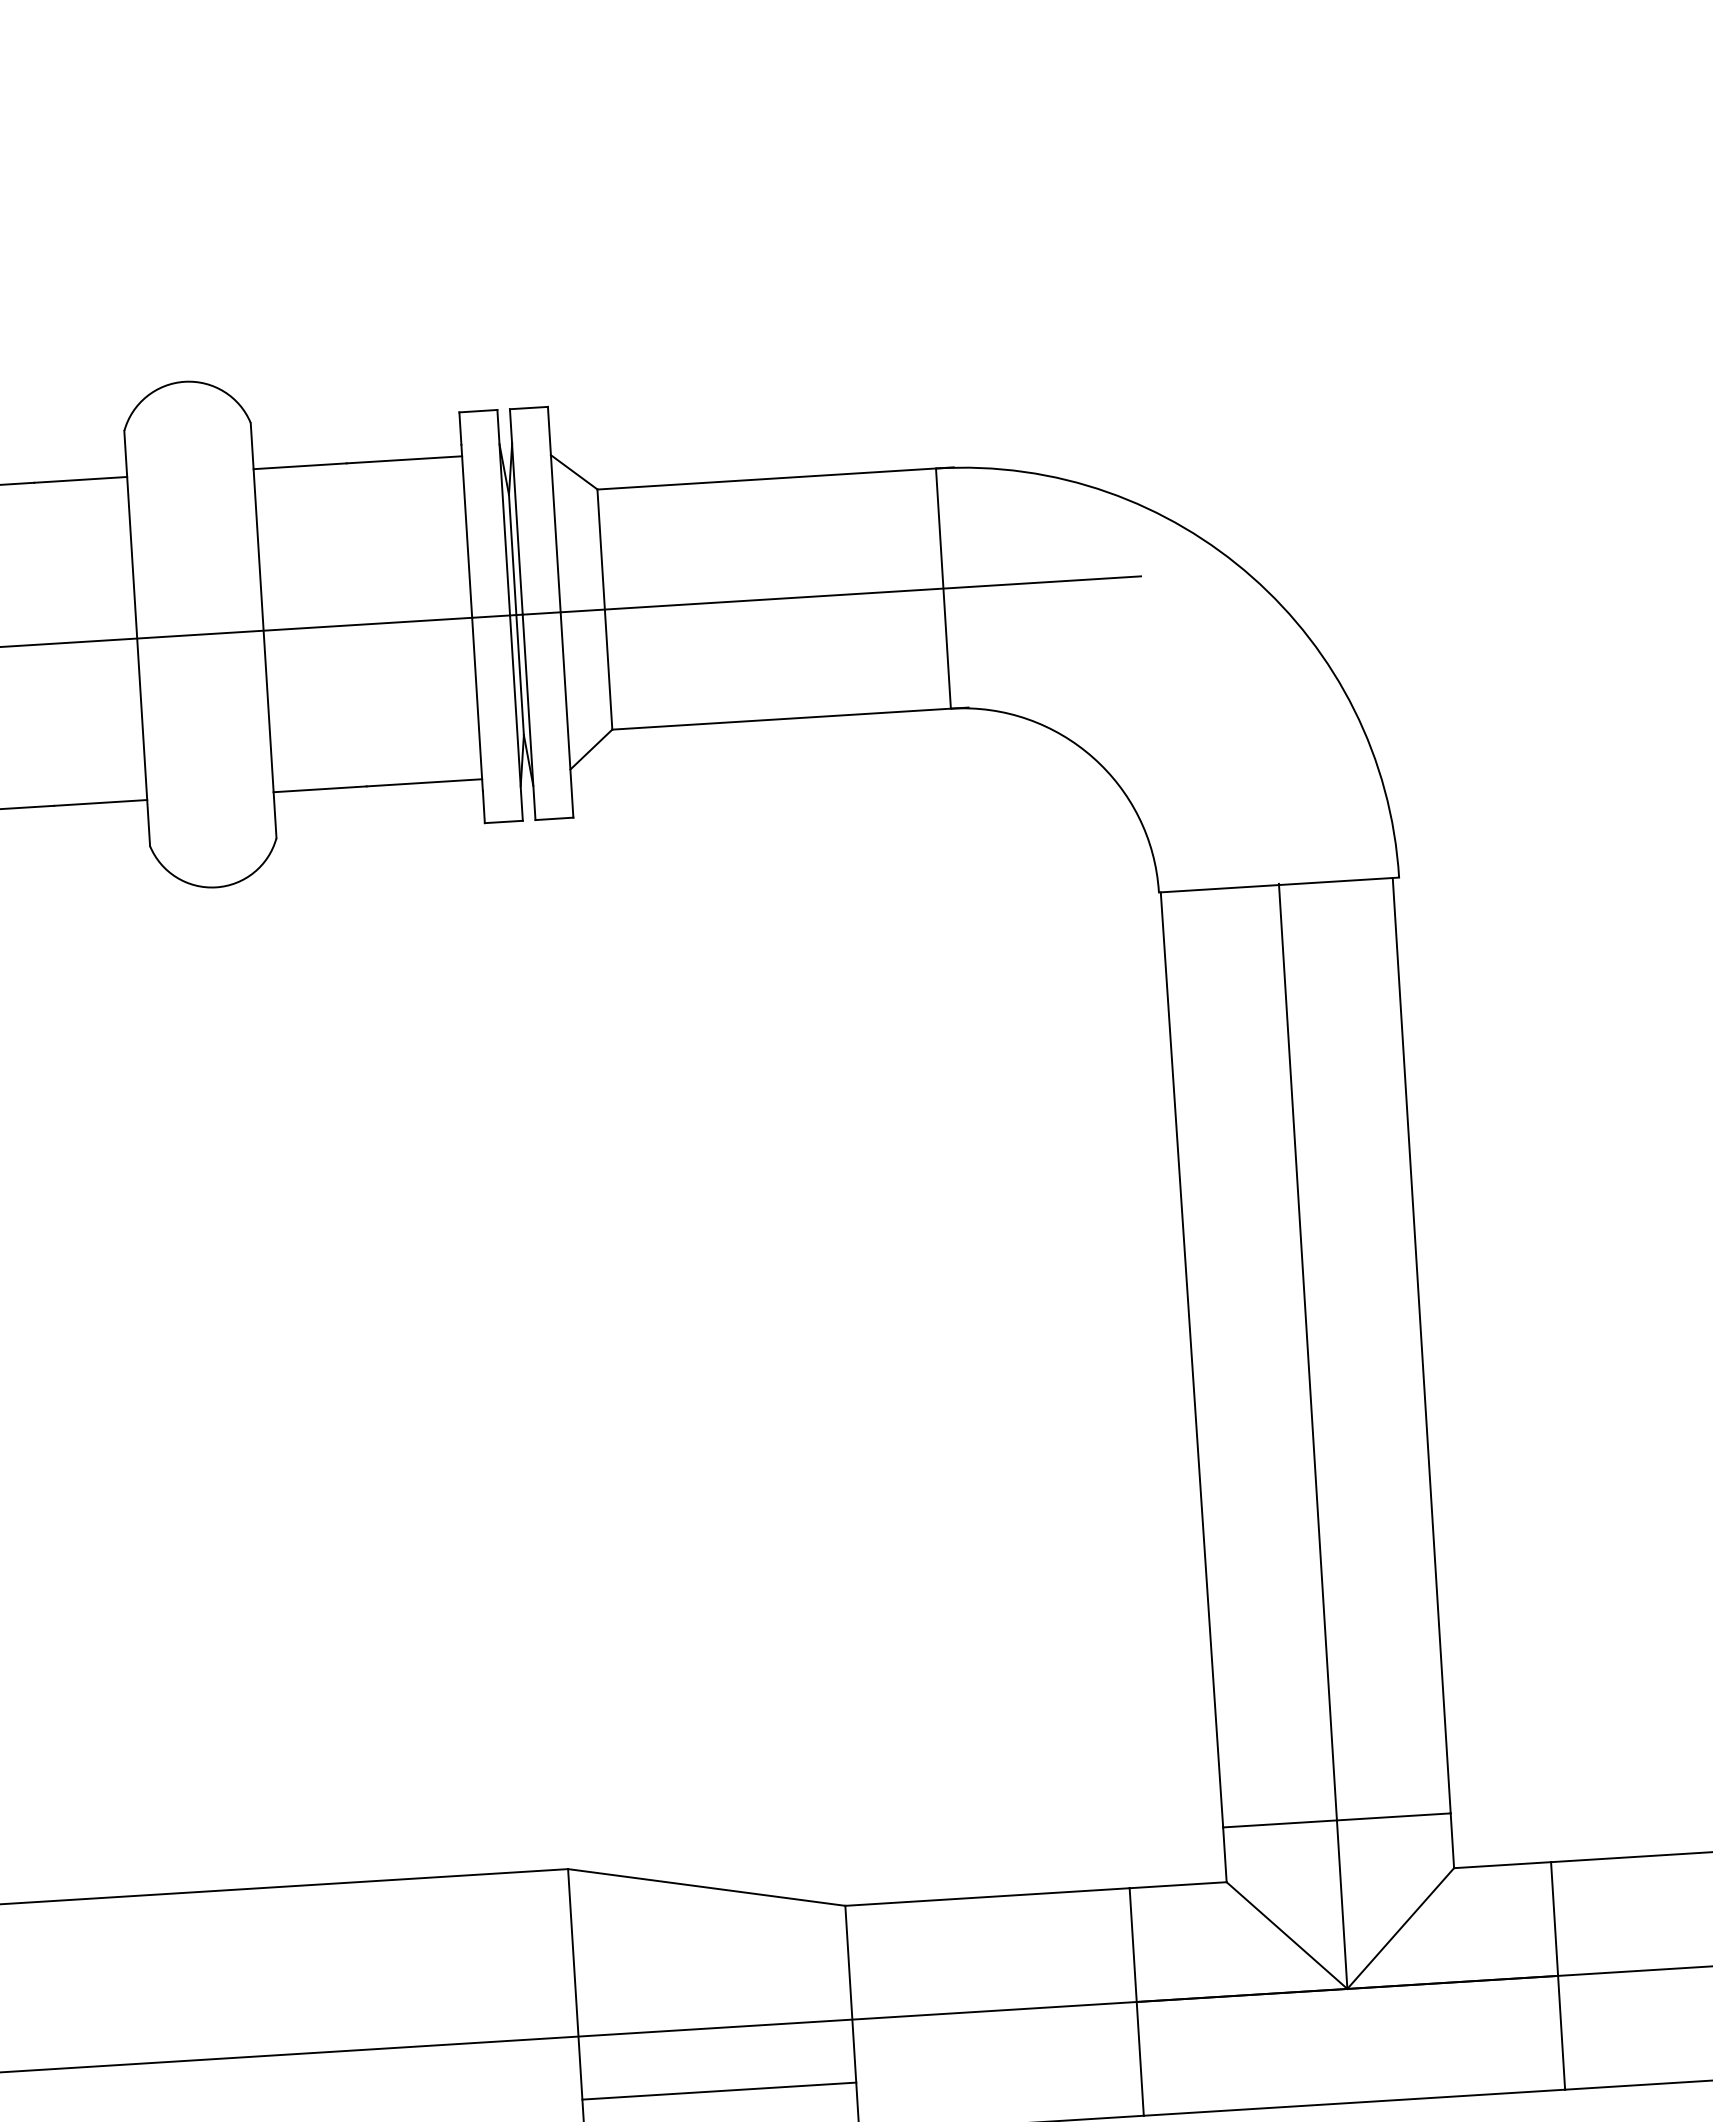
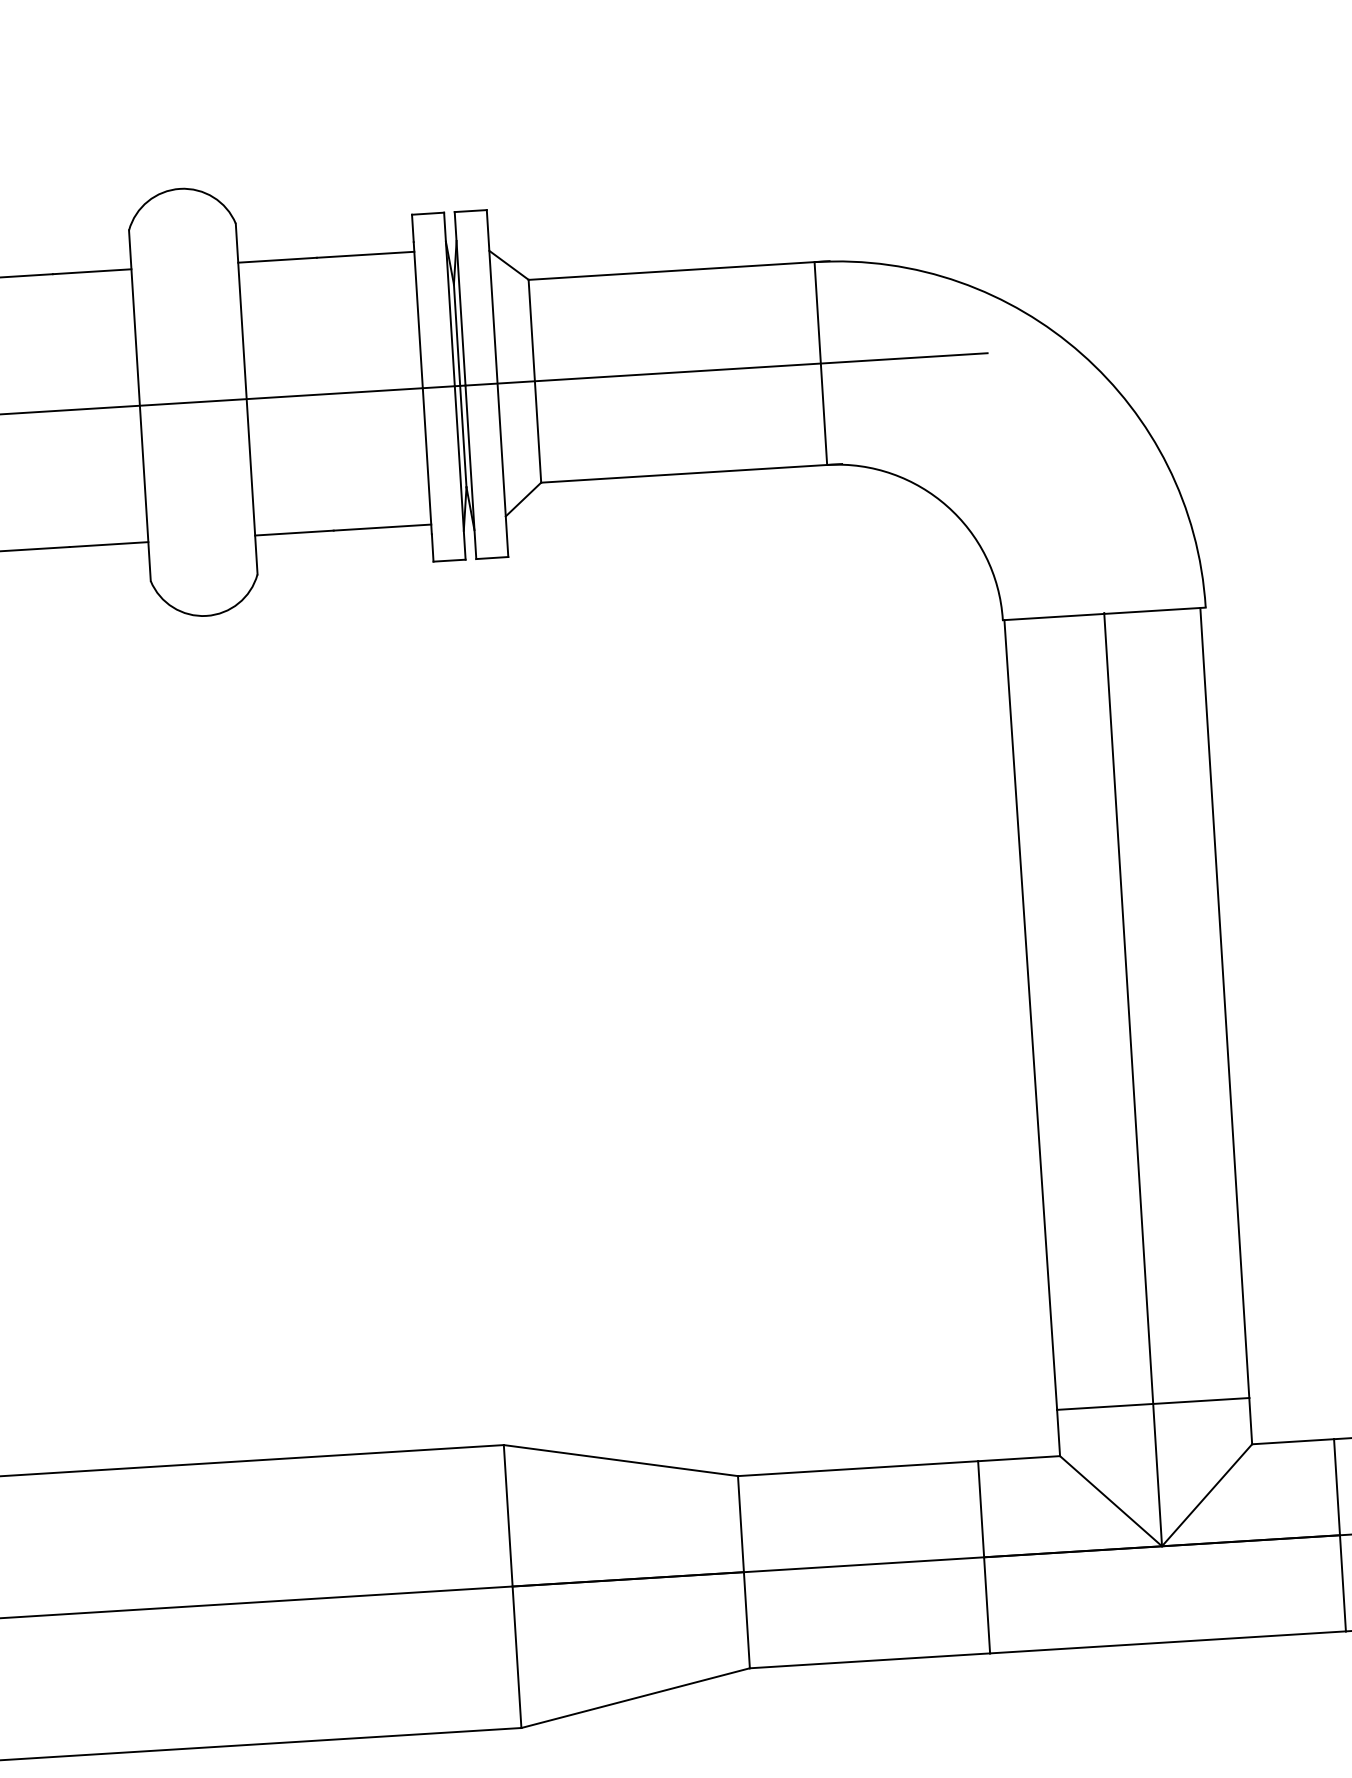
line: (719, 2090) -> (628, 1578), moved

